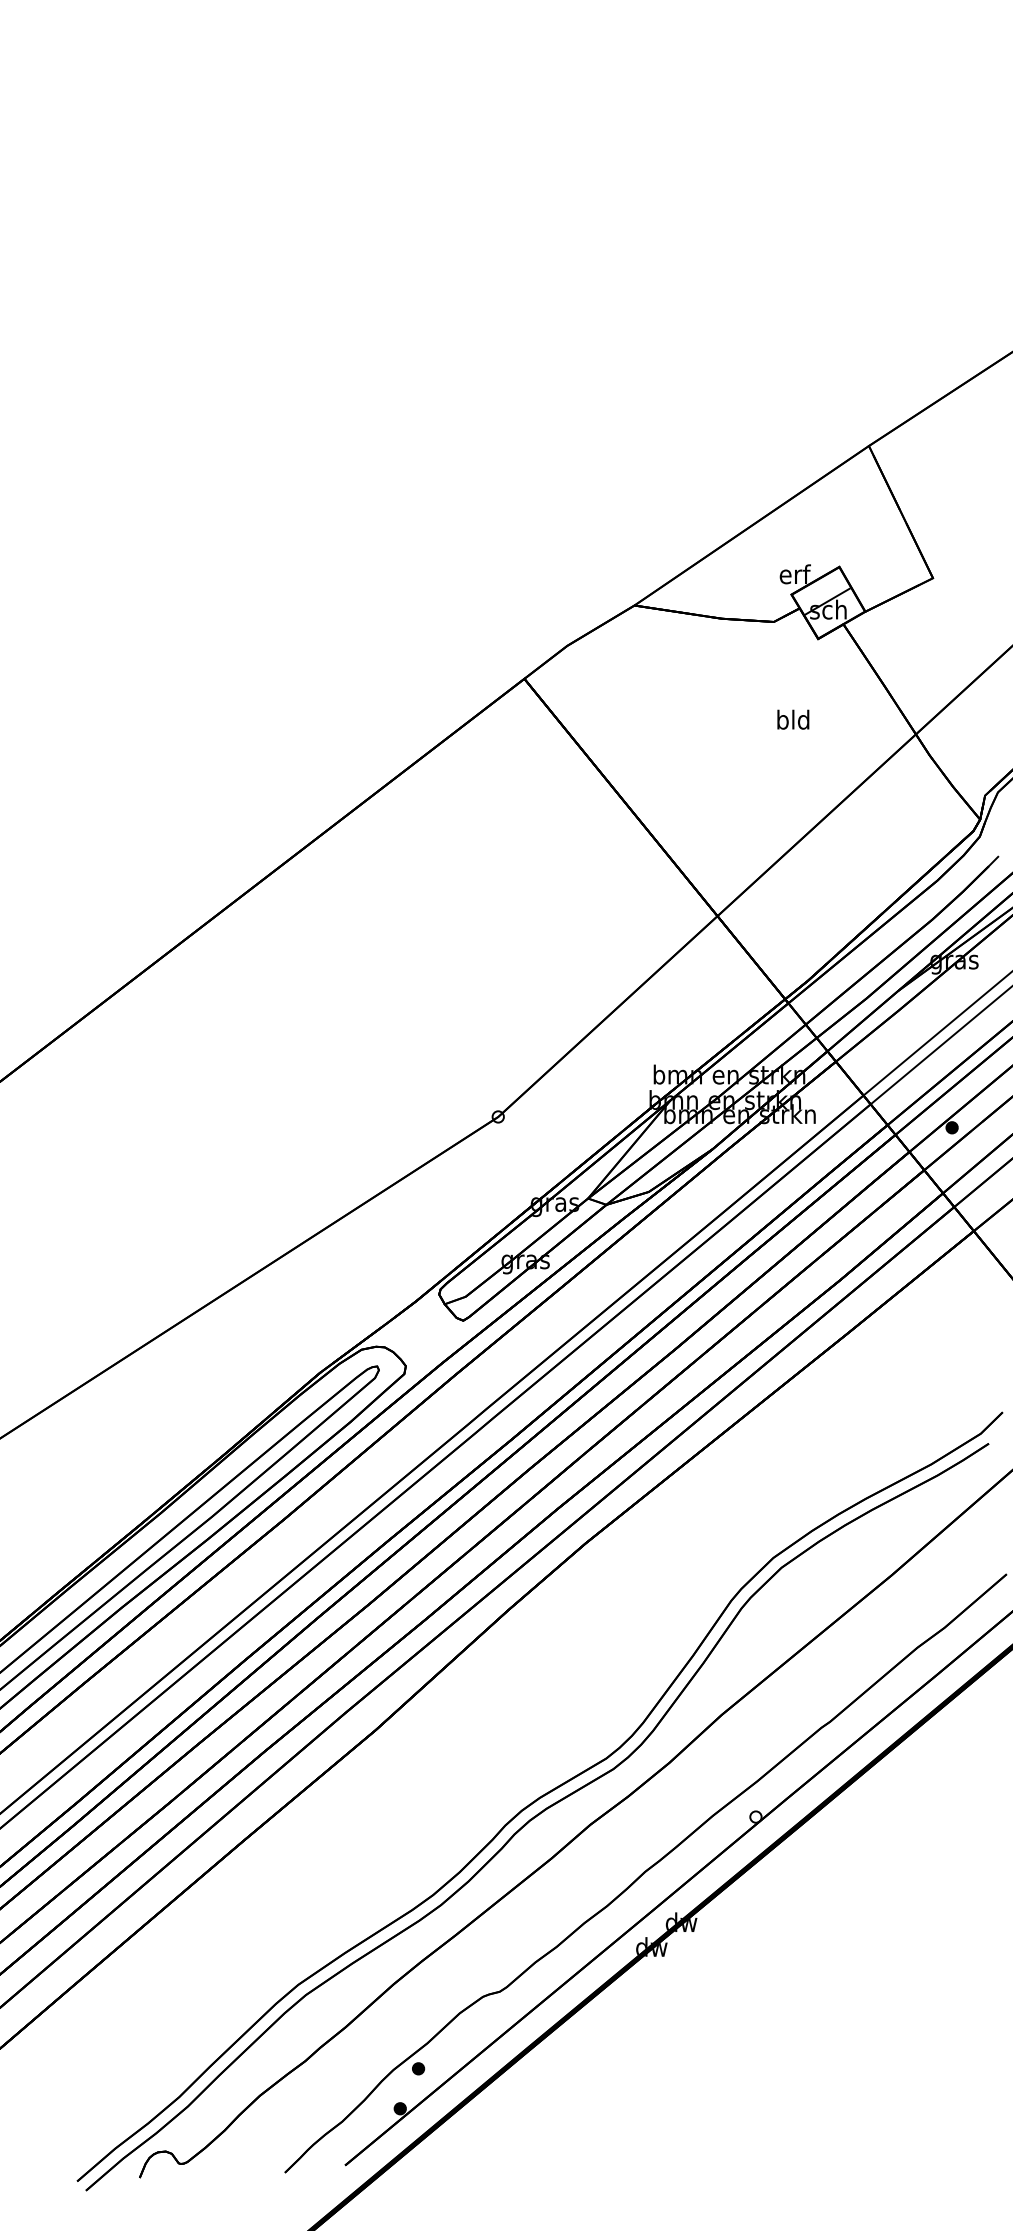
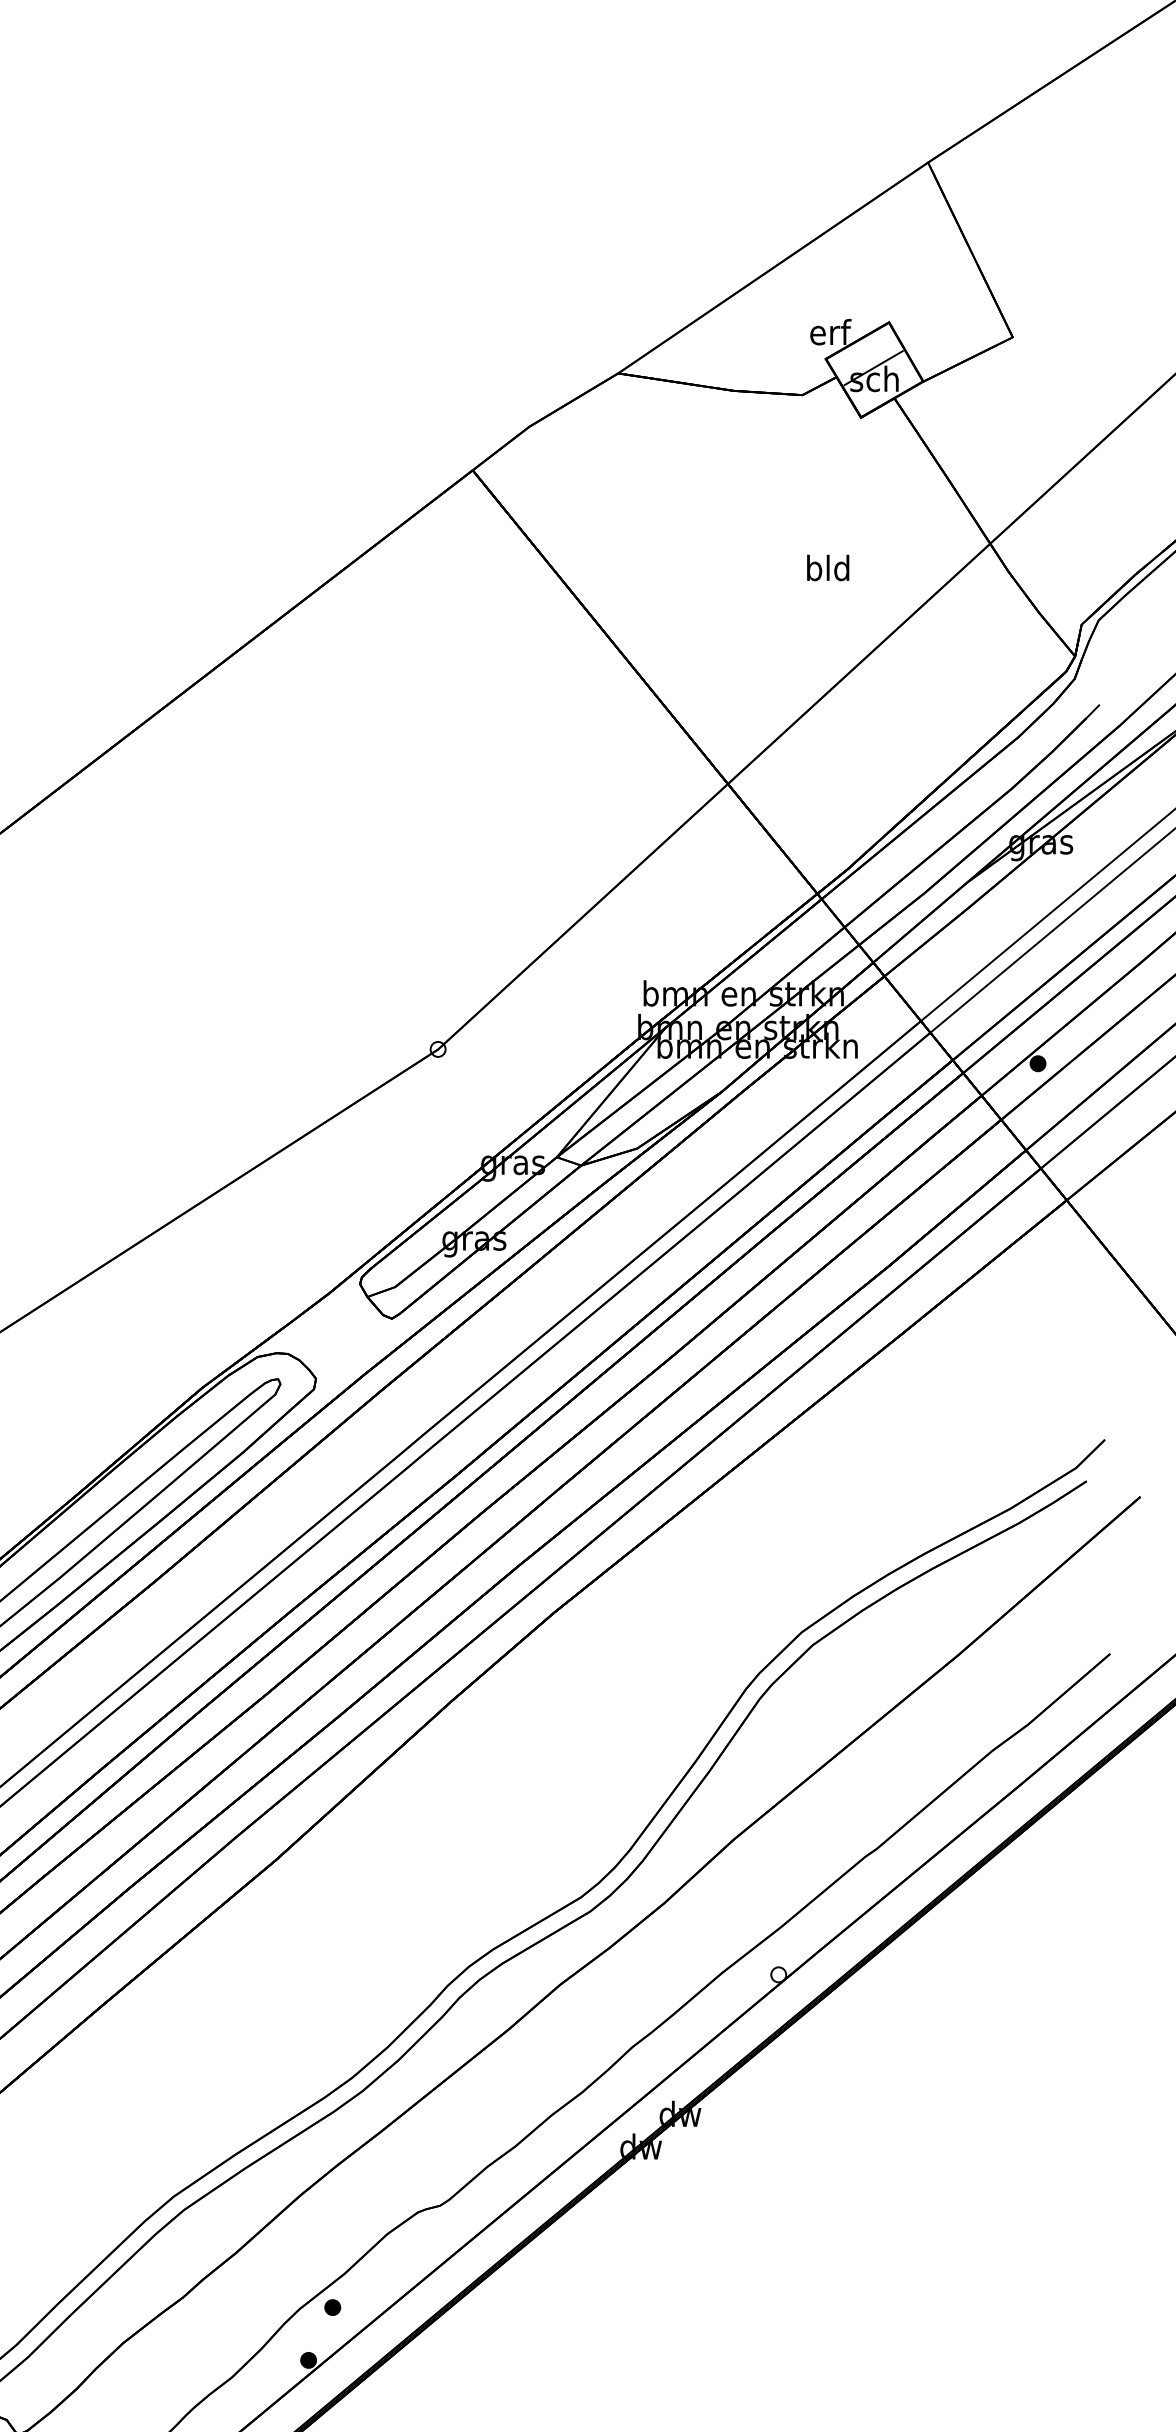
text: (793, 719) -> (828, 567), moved

